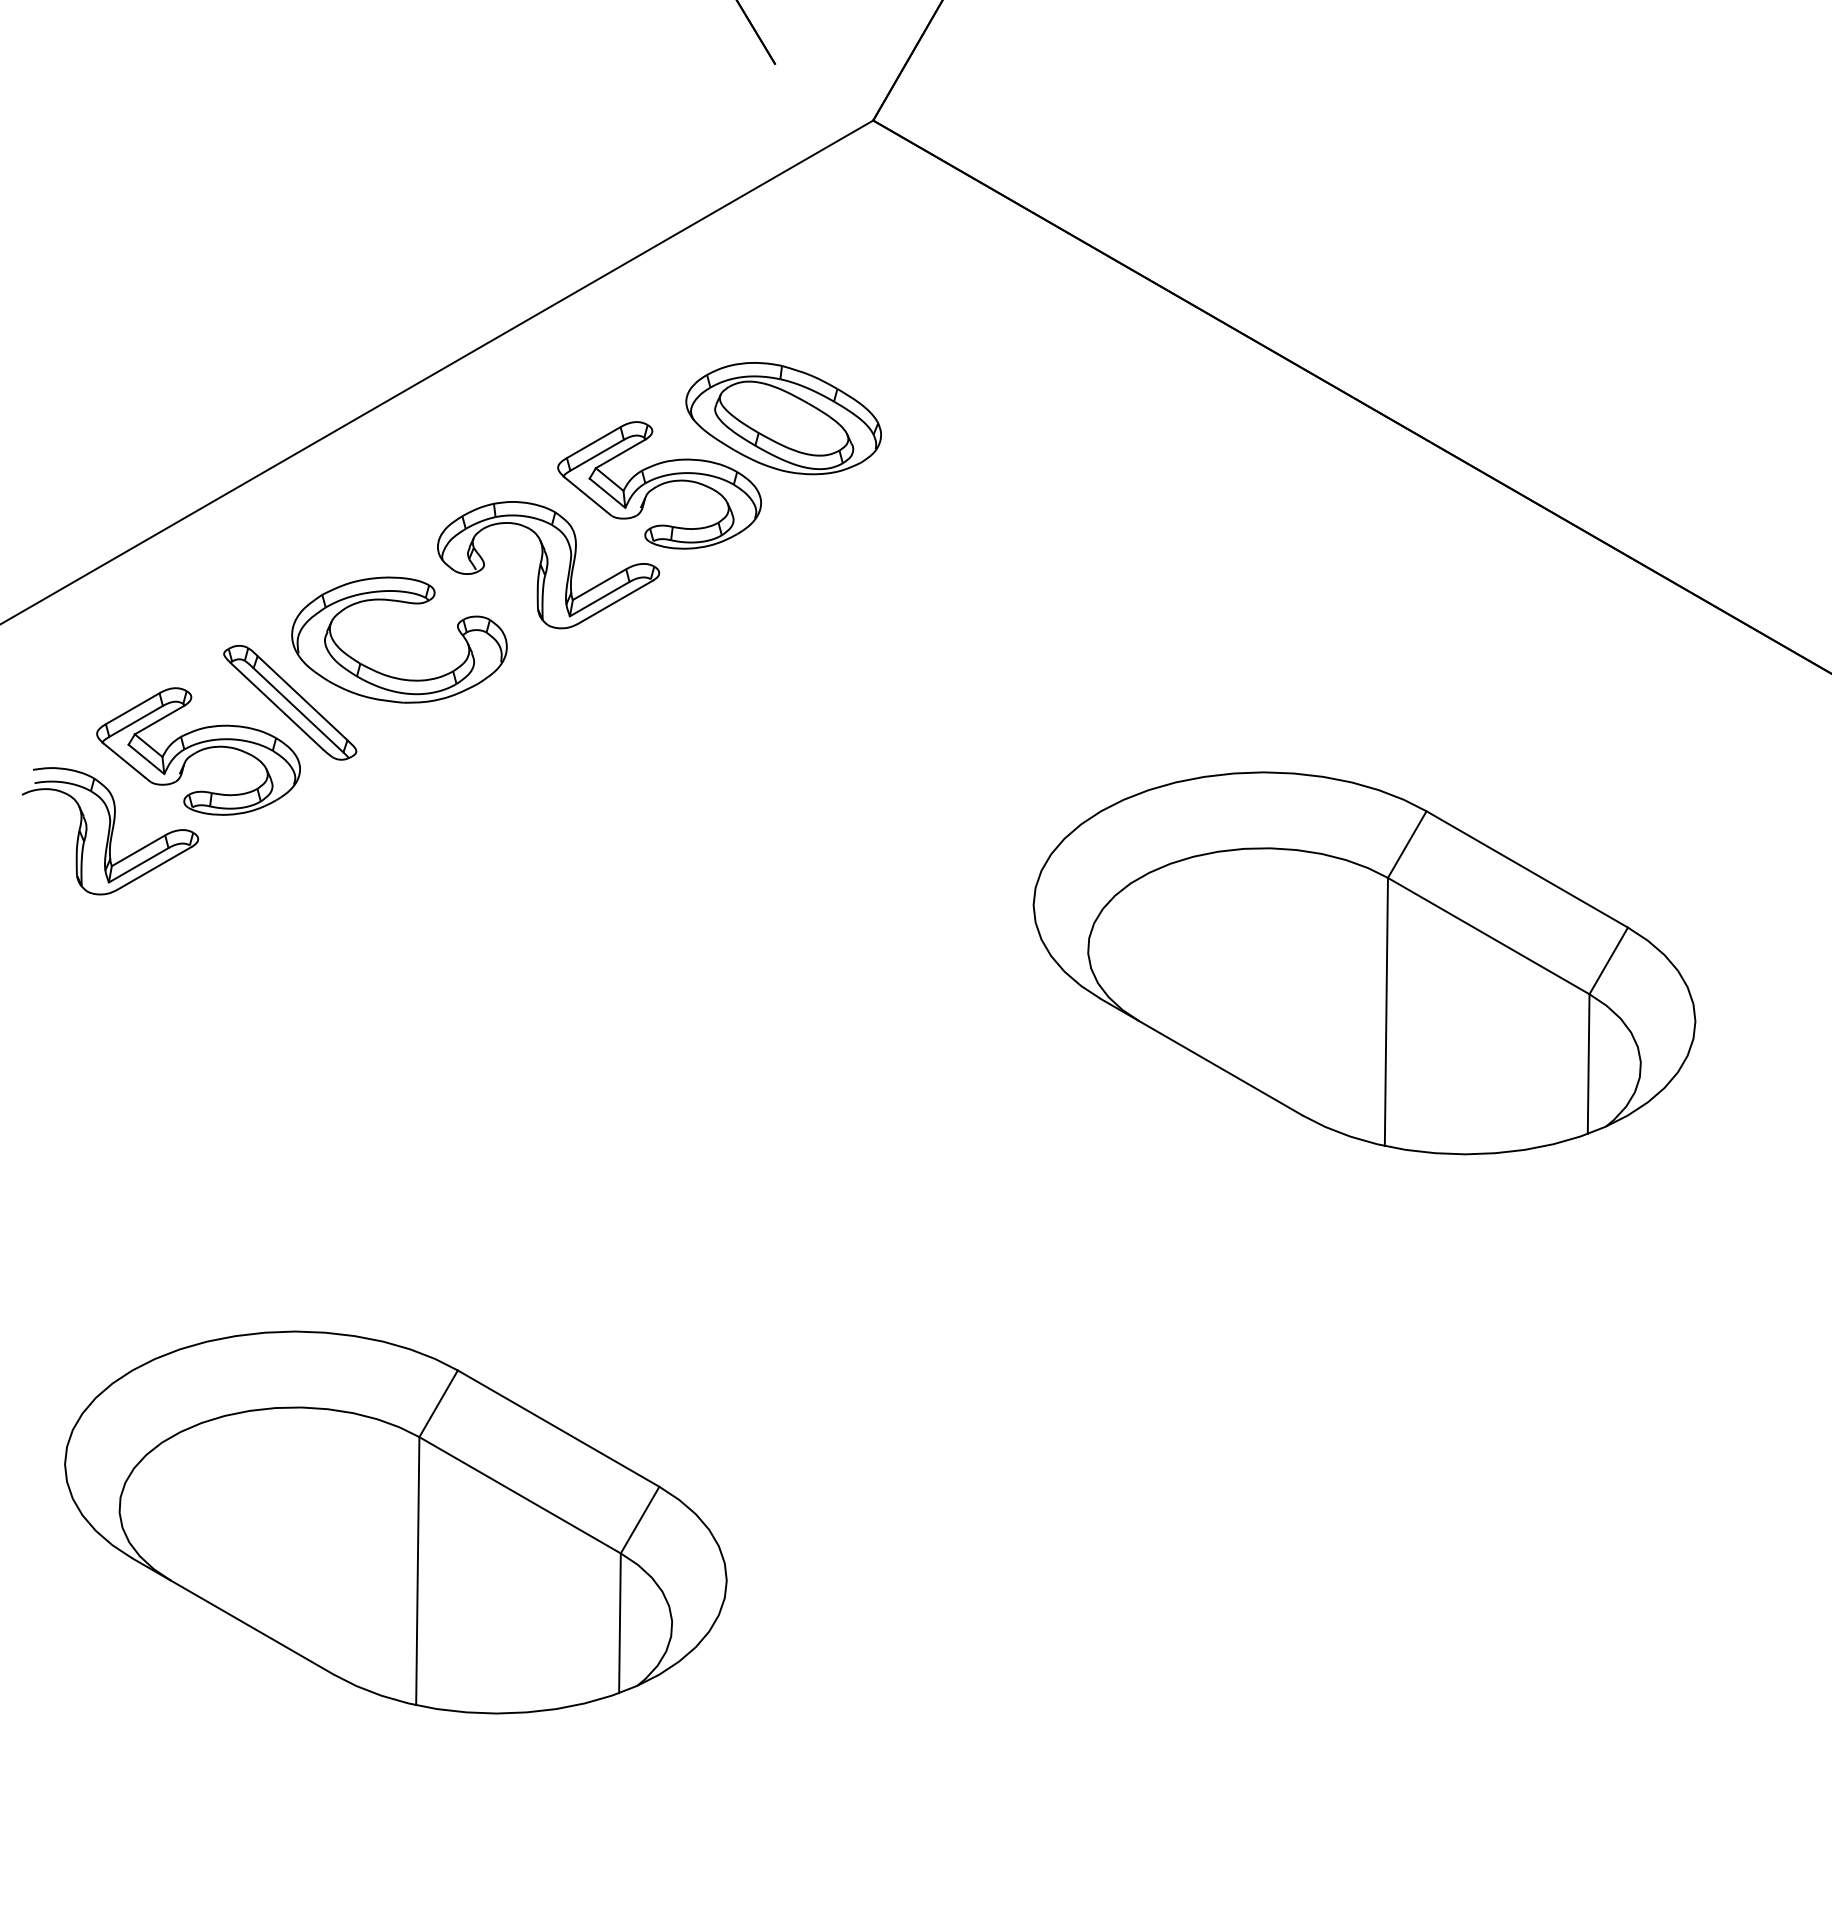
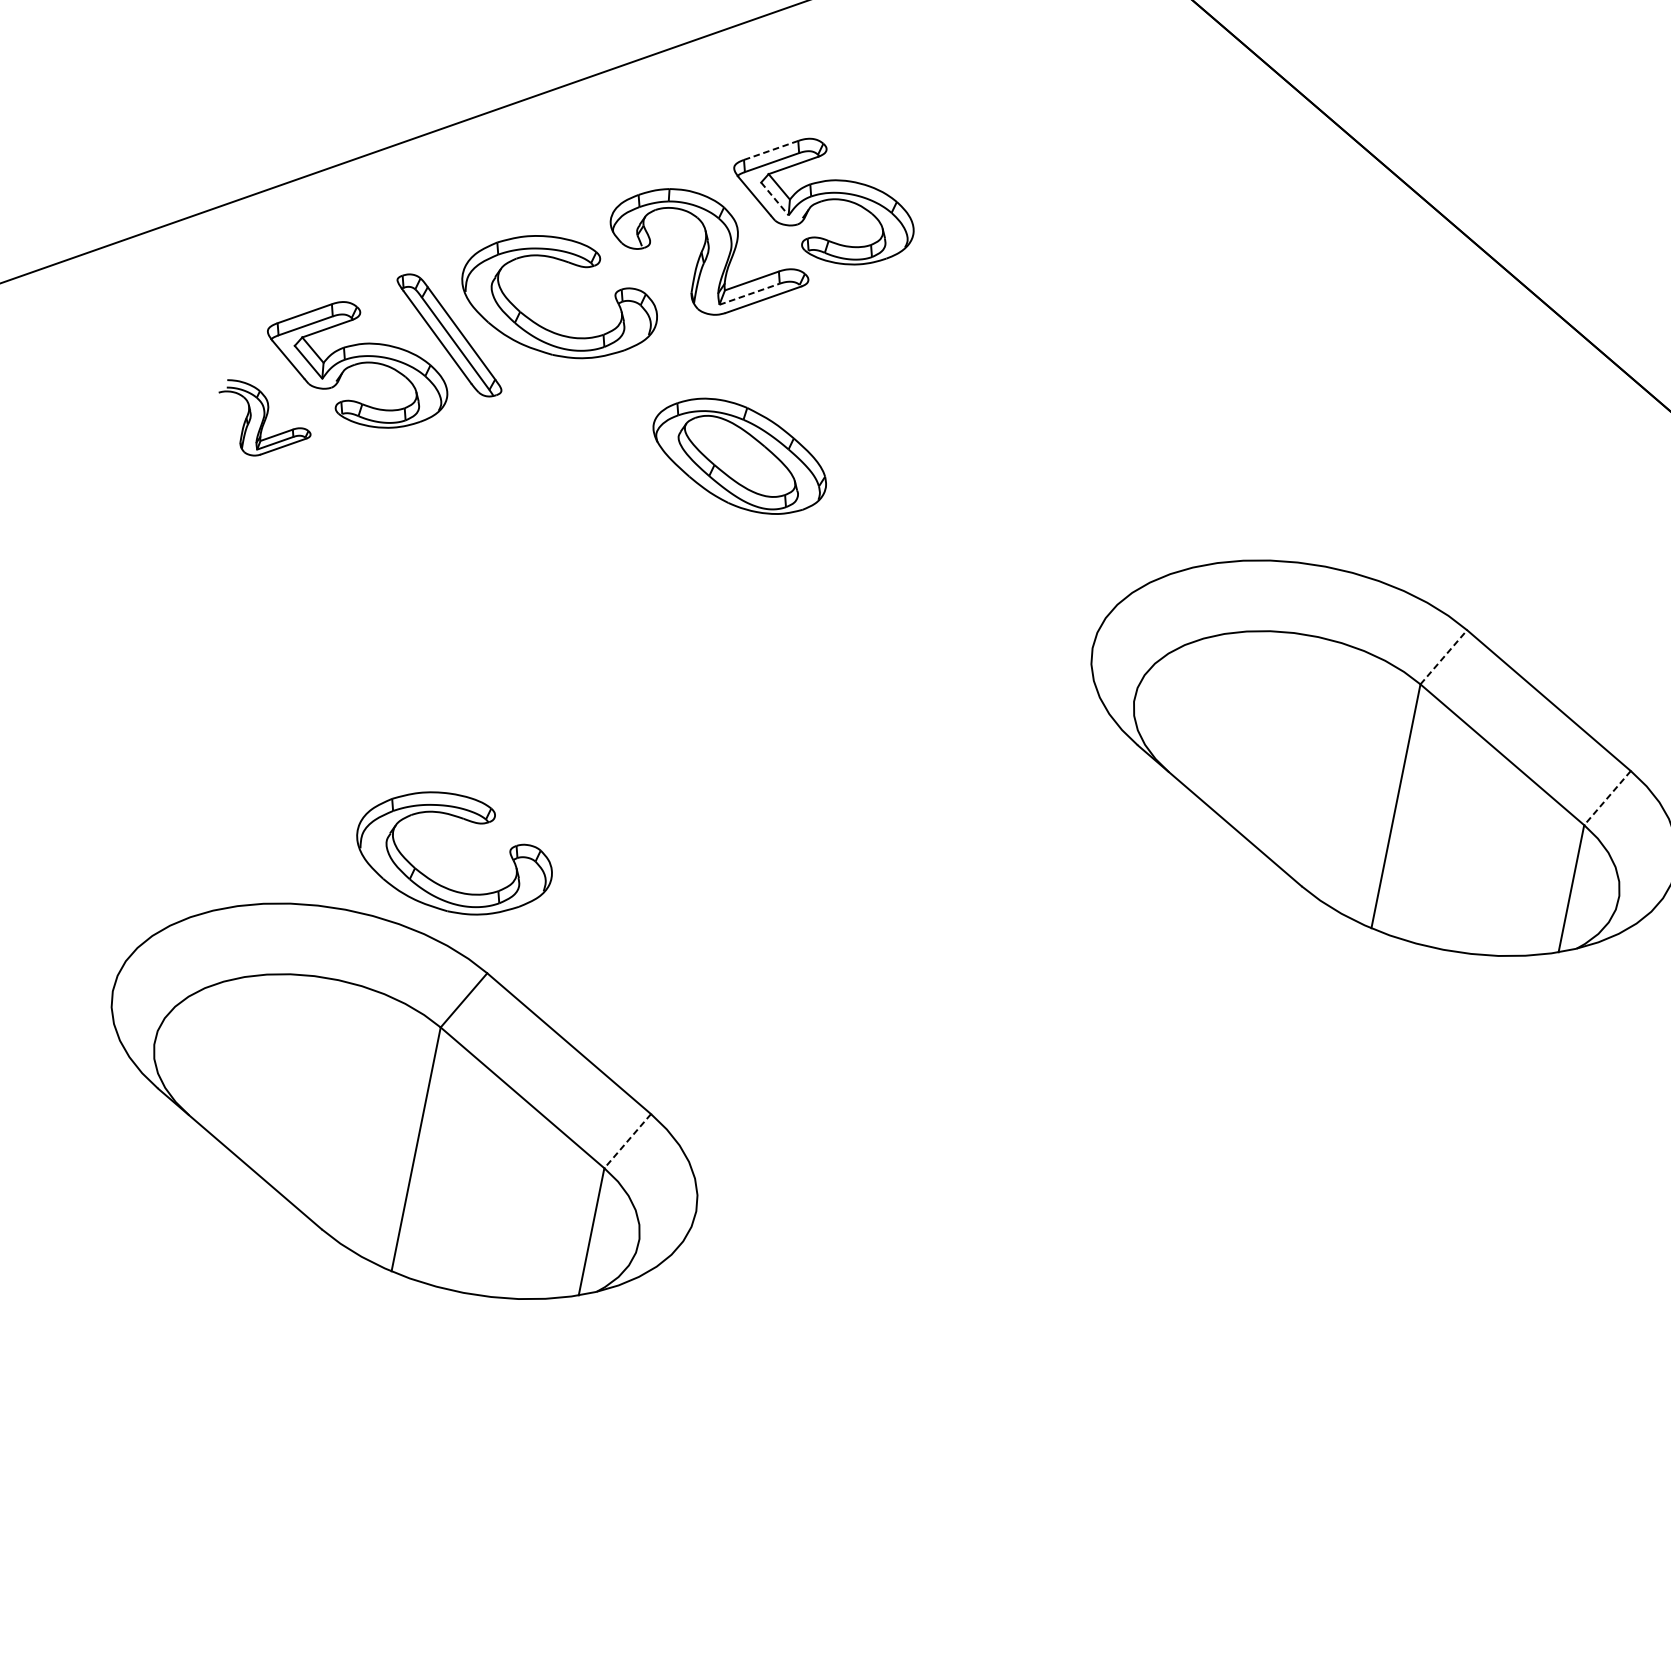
part: (783, 418) -> (739, 456), moved
line: (593, 442) -> (770, 150), solid -> dashed
line: (607, 493) -> (774, 199), solid -> dashed
line: (600, 598) -> (750, 293), solid -> dashed
part: (110, 831) -> (263, 421), size x0.6
line: (1407, 844) -> (1444, 657), solid -> dashed
line: (1608, 961) -> (1607, 798), solid -> dashed
part: (405, 1213) -> (466, 821), added
line: (640, 1520) -> (628, 1141), solid -> dashed

